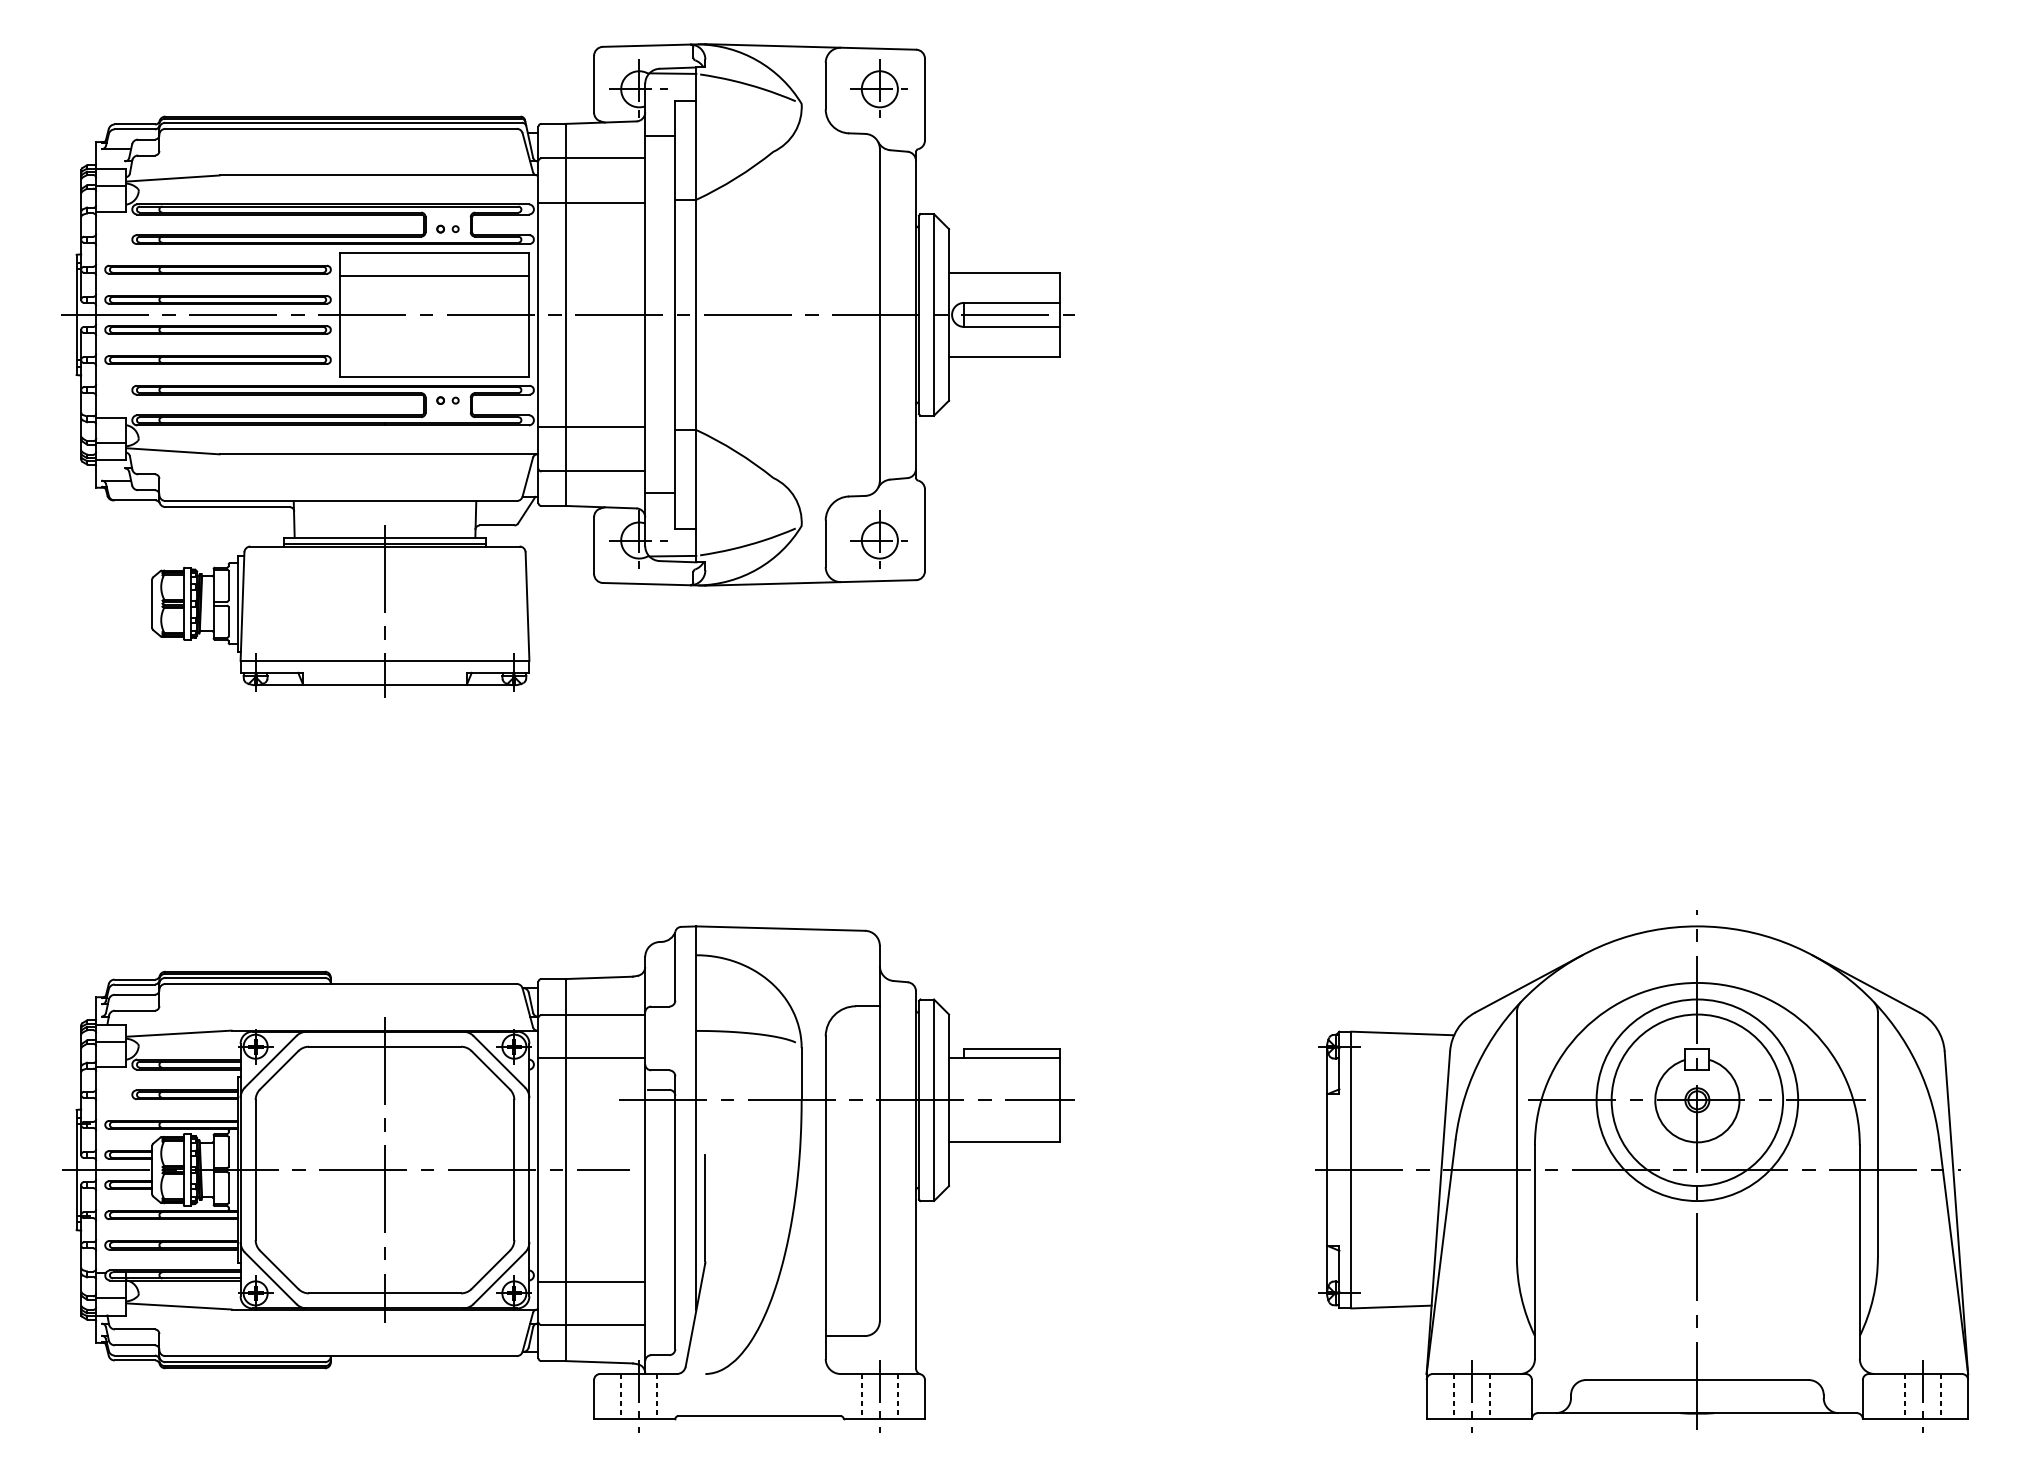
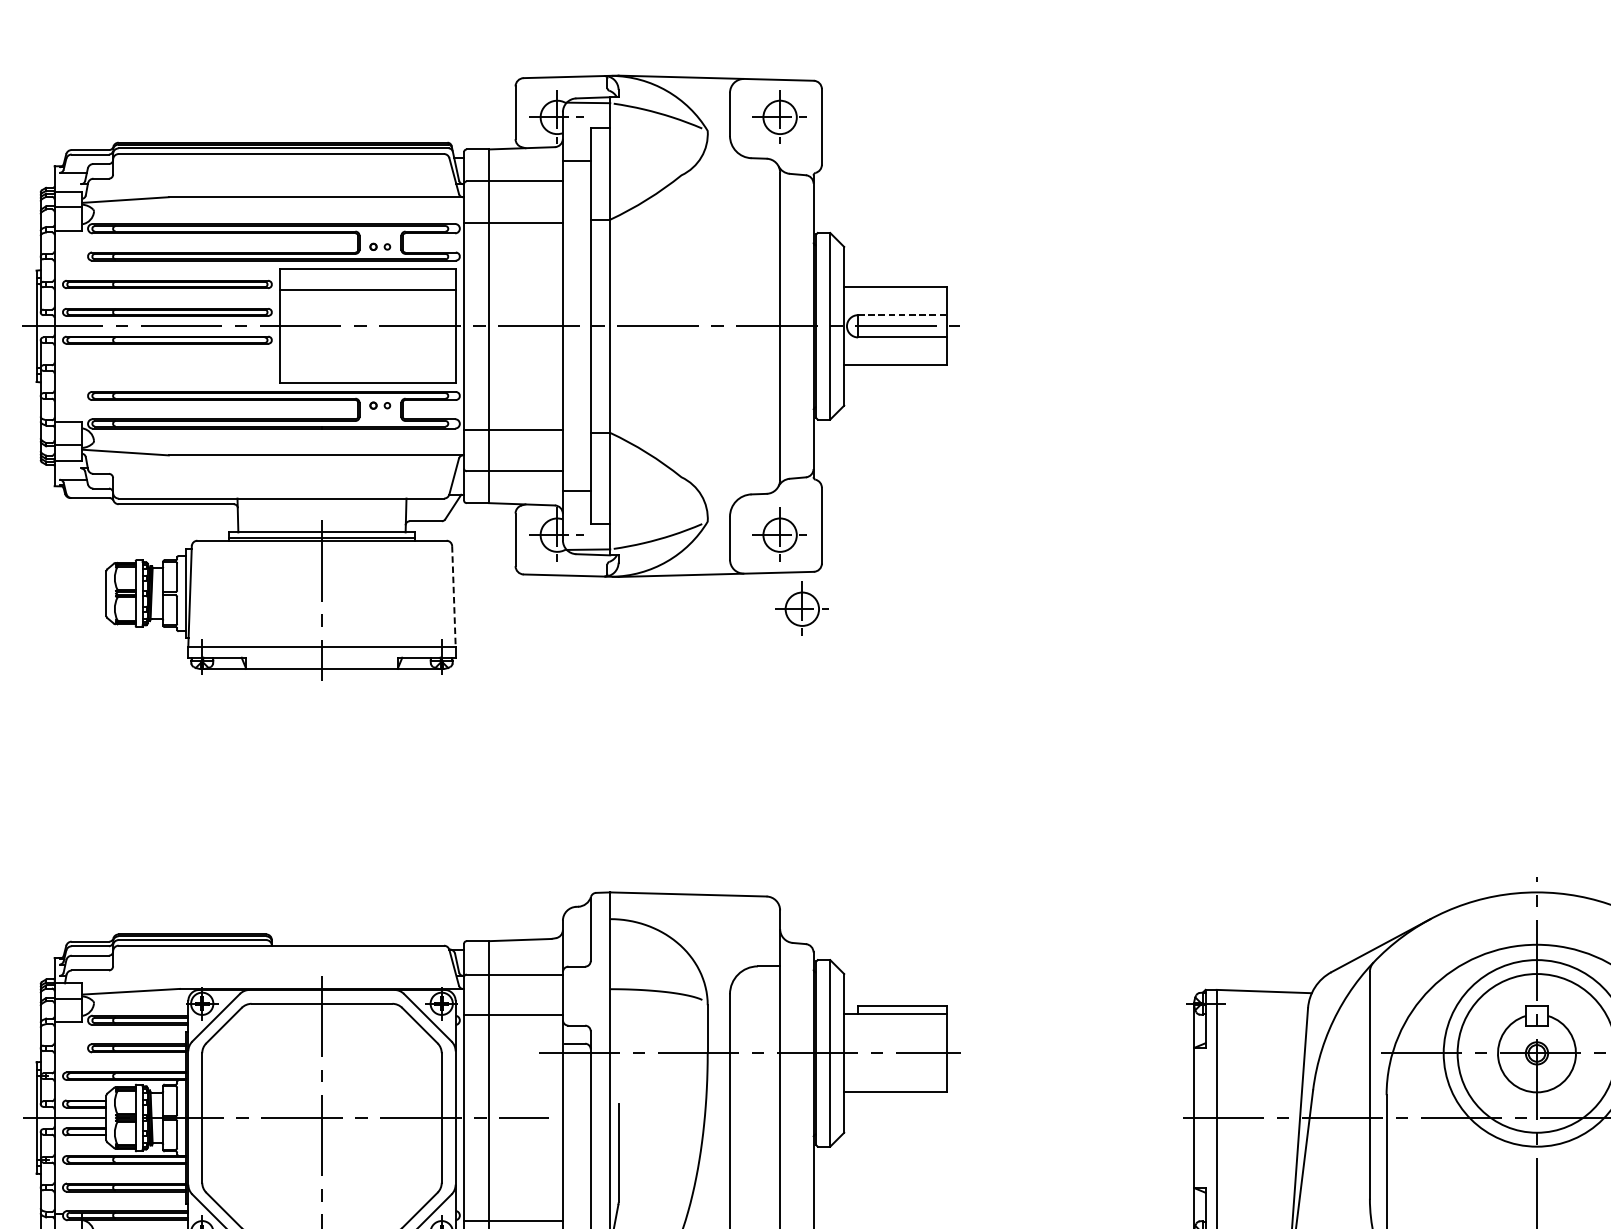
line: (1012, 302) -> (902, 314), solid -> dashed
part: (217, 359) -> (166, 367), removed
line: (527, 607) -> (453, 597), solid -> dashed
part: (902, 619) -> (801, 608), added

